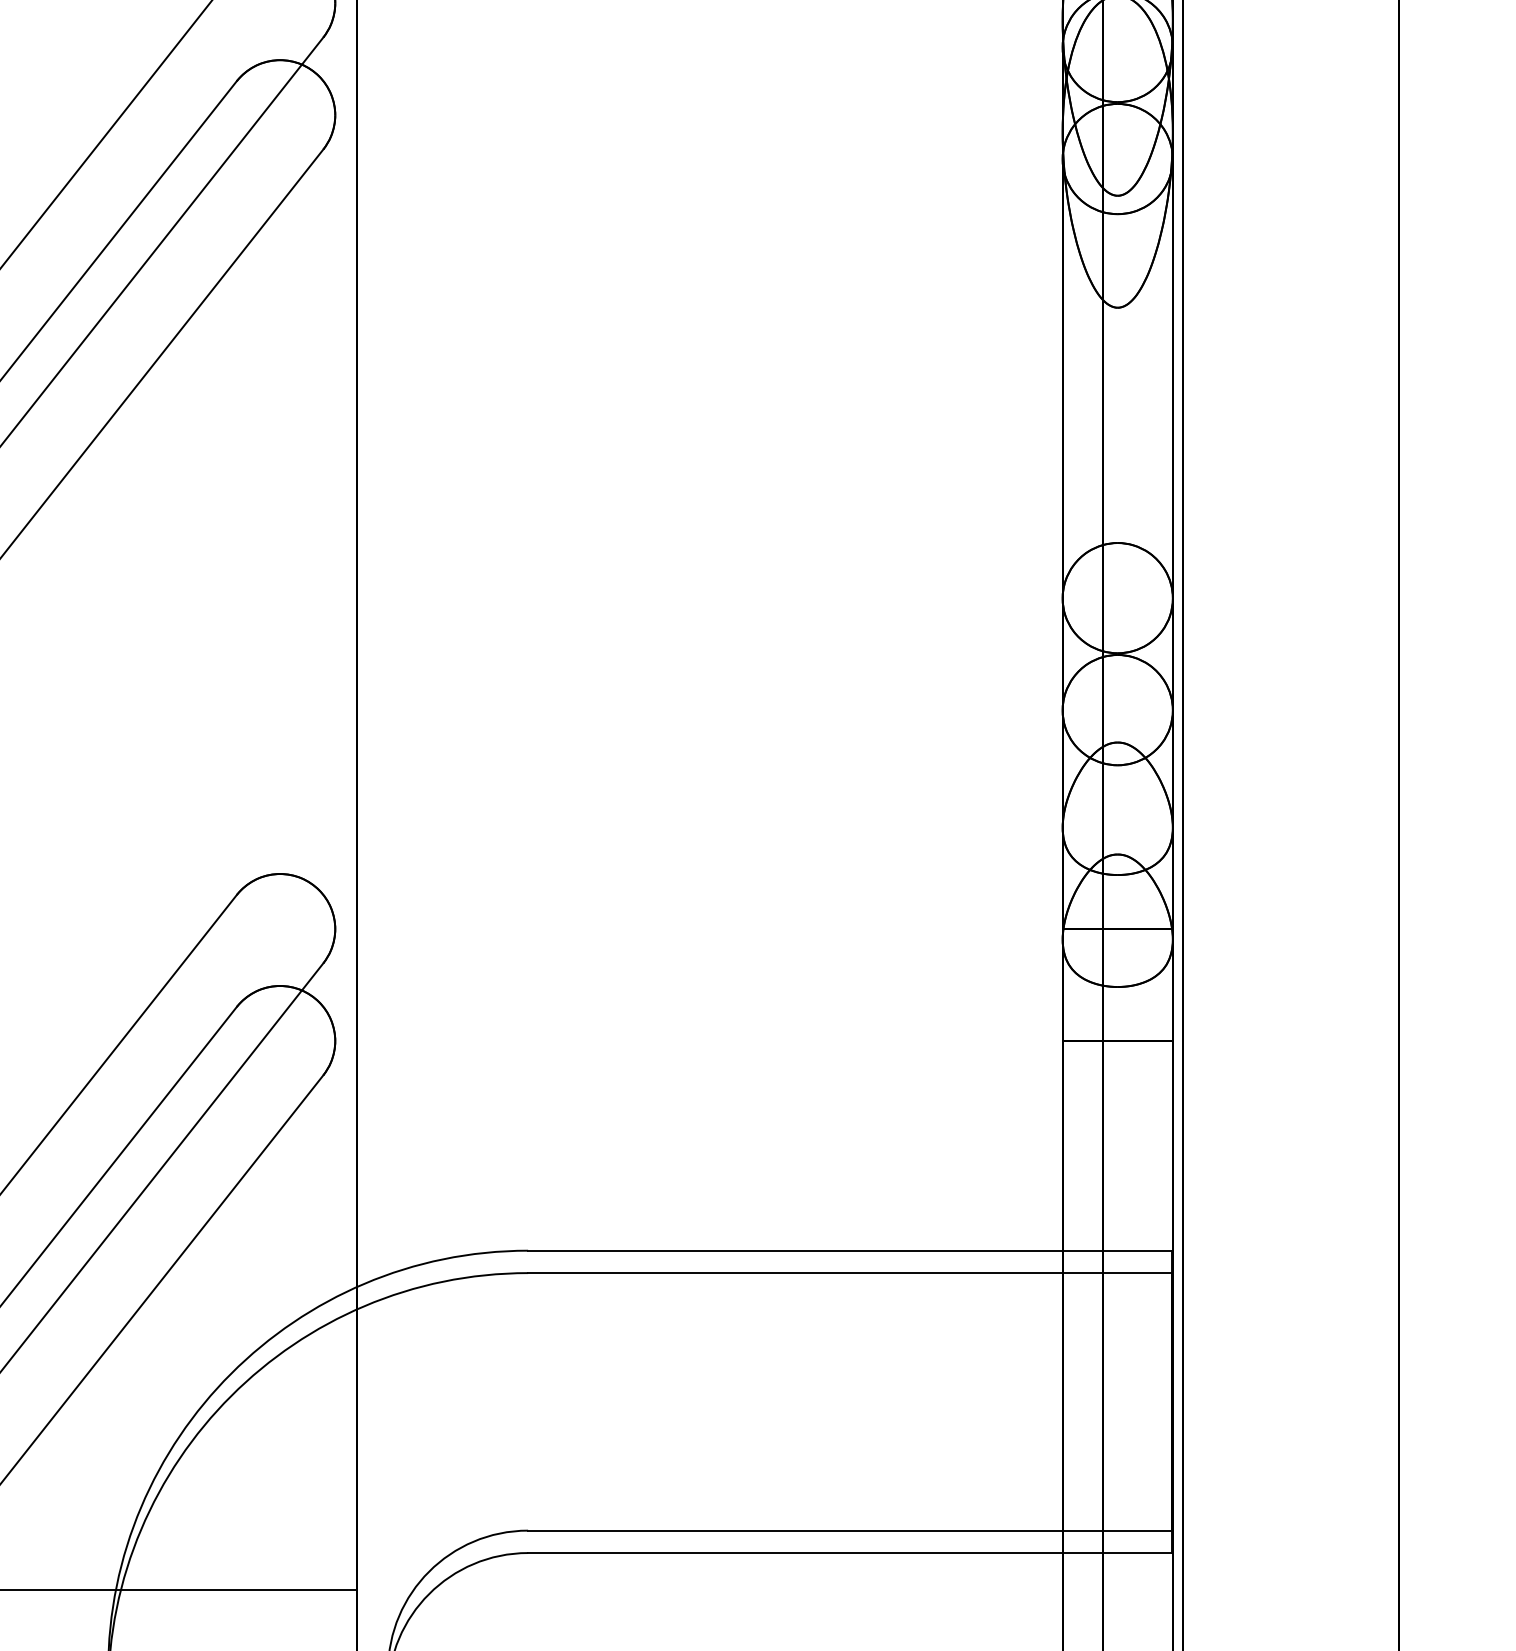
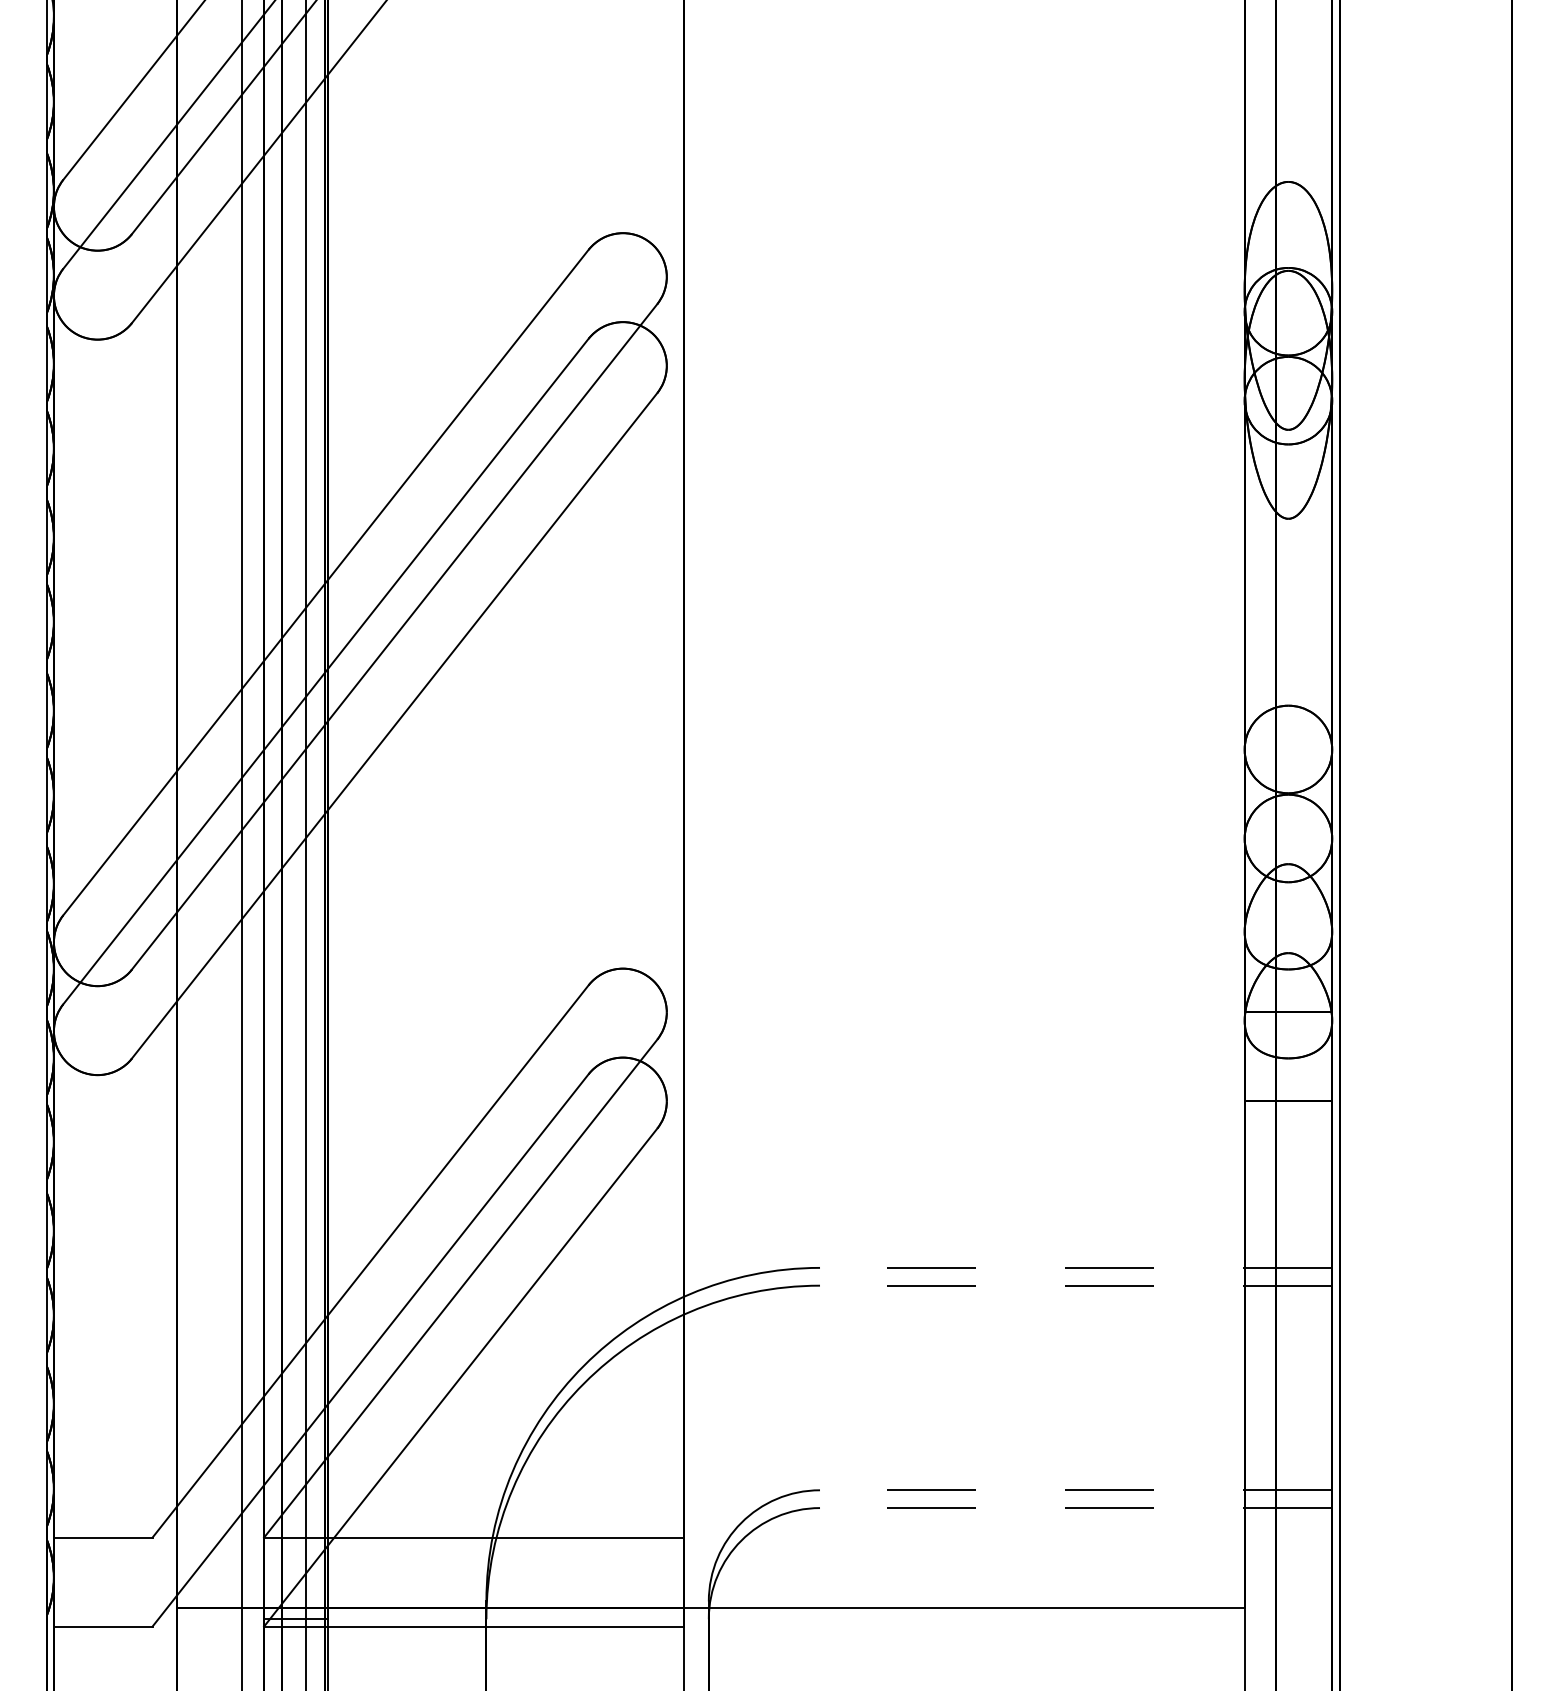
line: (849, 1250) -> (1075, 1267), solid -> dashed
line: (849, 1272) -> (1075, 1285), solid -> dashed
line: (849, 1530) -> (1075, 1490), solid -> dashed
line: (849, 1553) -> (1075, 1508), solid -> dashed

